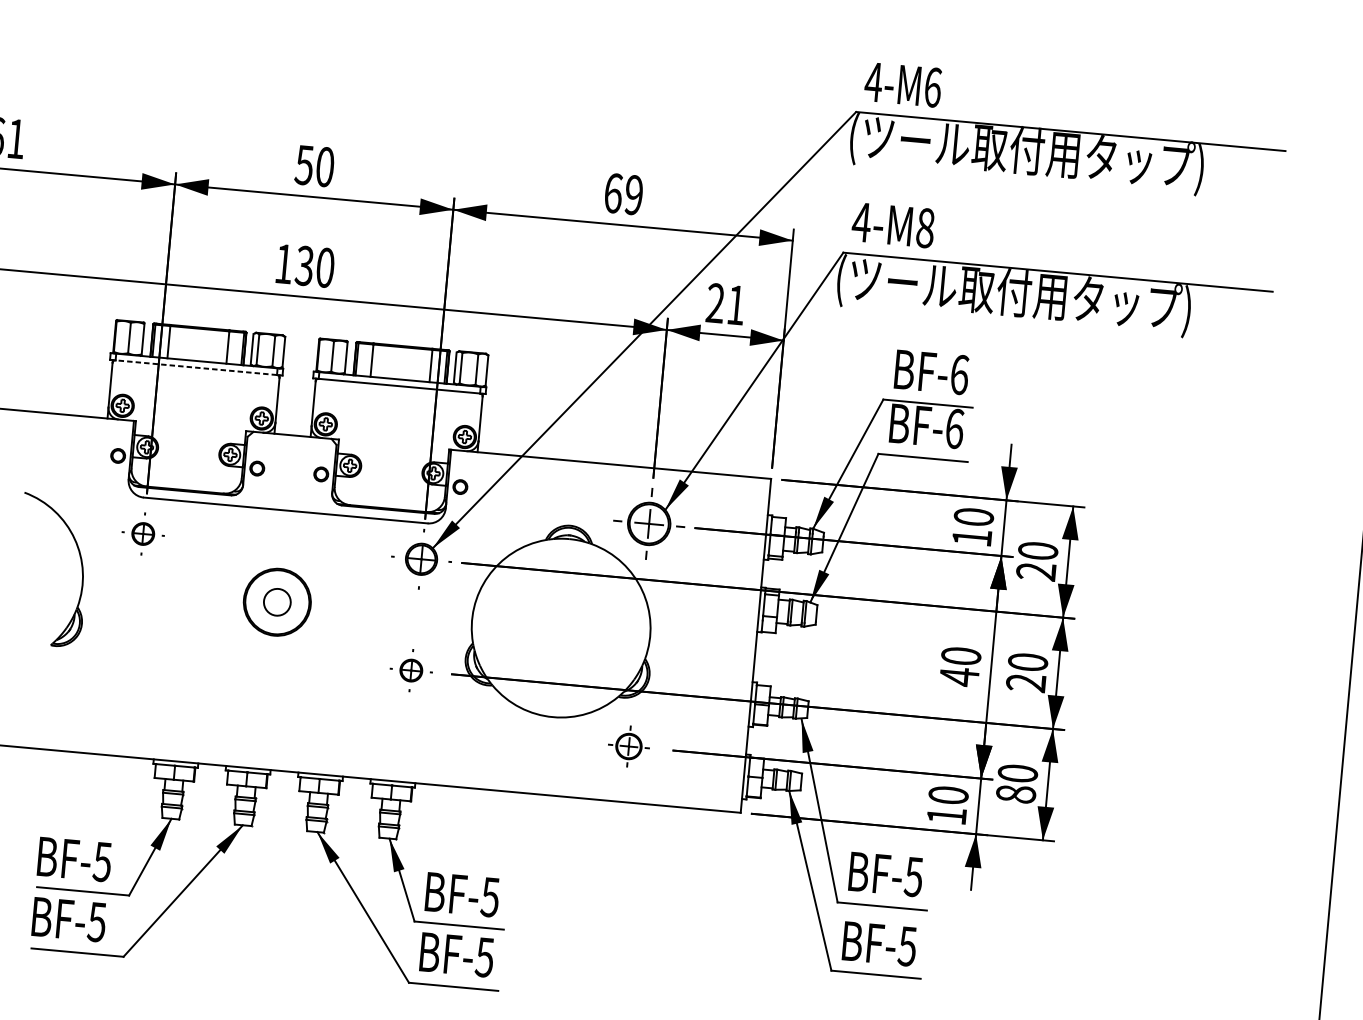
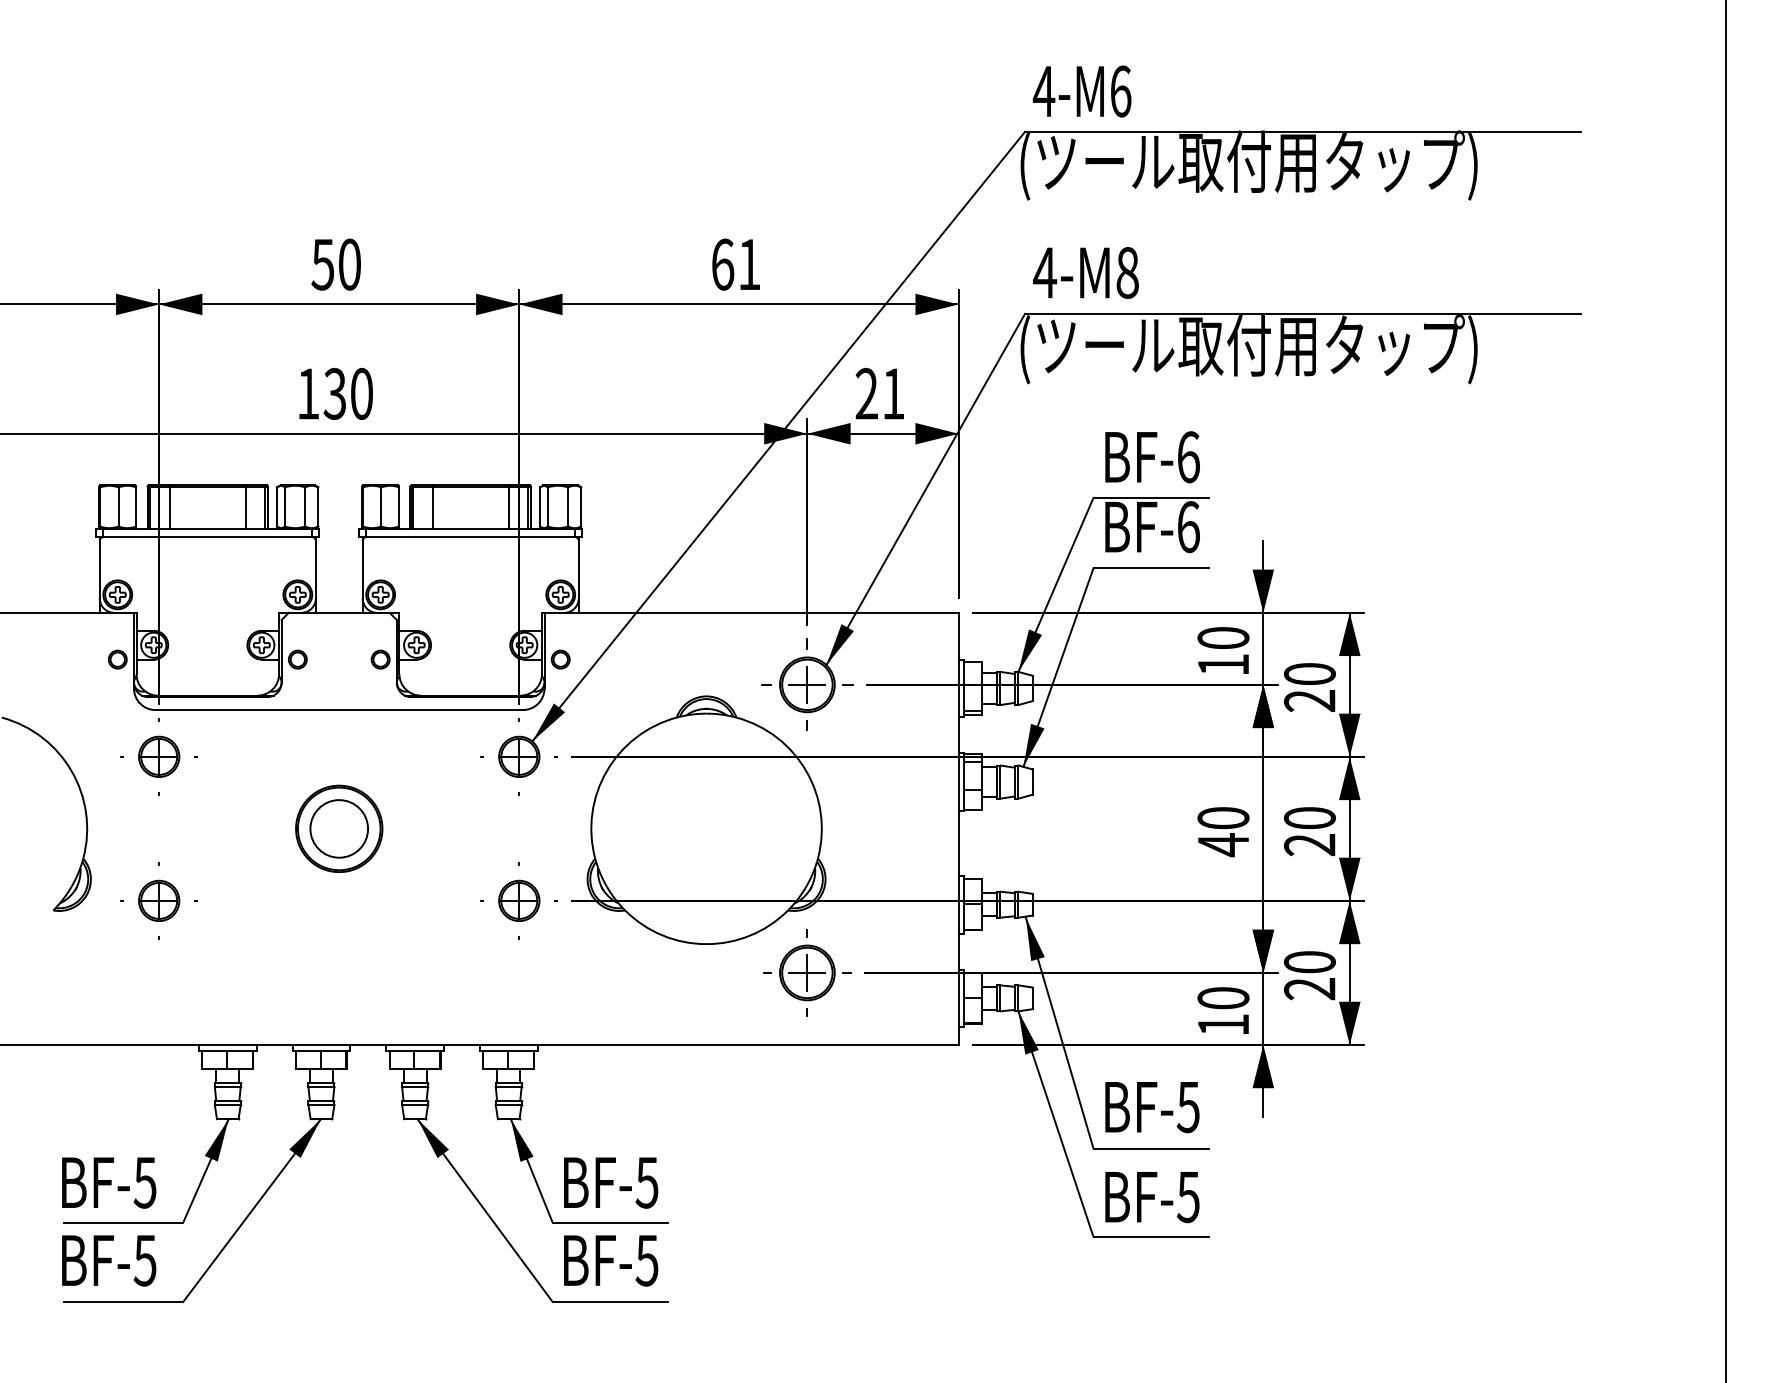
text: (634, 195) -> (749, 264), 69 -> 61
line: (196, 367) -> (207, 537), dashed -> solid
part: (142, 533) -> (158, 756), size x1.43
circle: (277, 602) -> (339, 828), size x1.67
part: (132, 644) -> (158, 900), added
part: (410, 670) -> (518, 900), size x1.43
part: (629, 746) -> (807, 972), size x1.67
text: (1015, 793) -> (1309, 988), 80 -> 20

